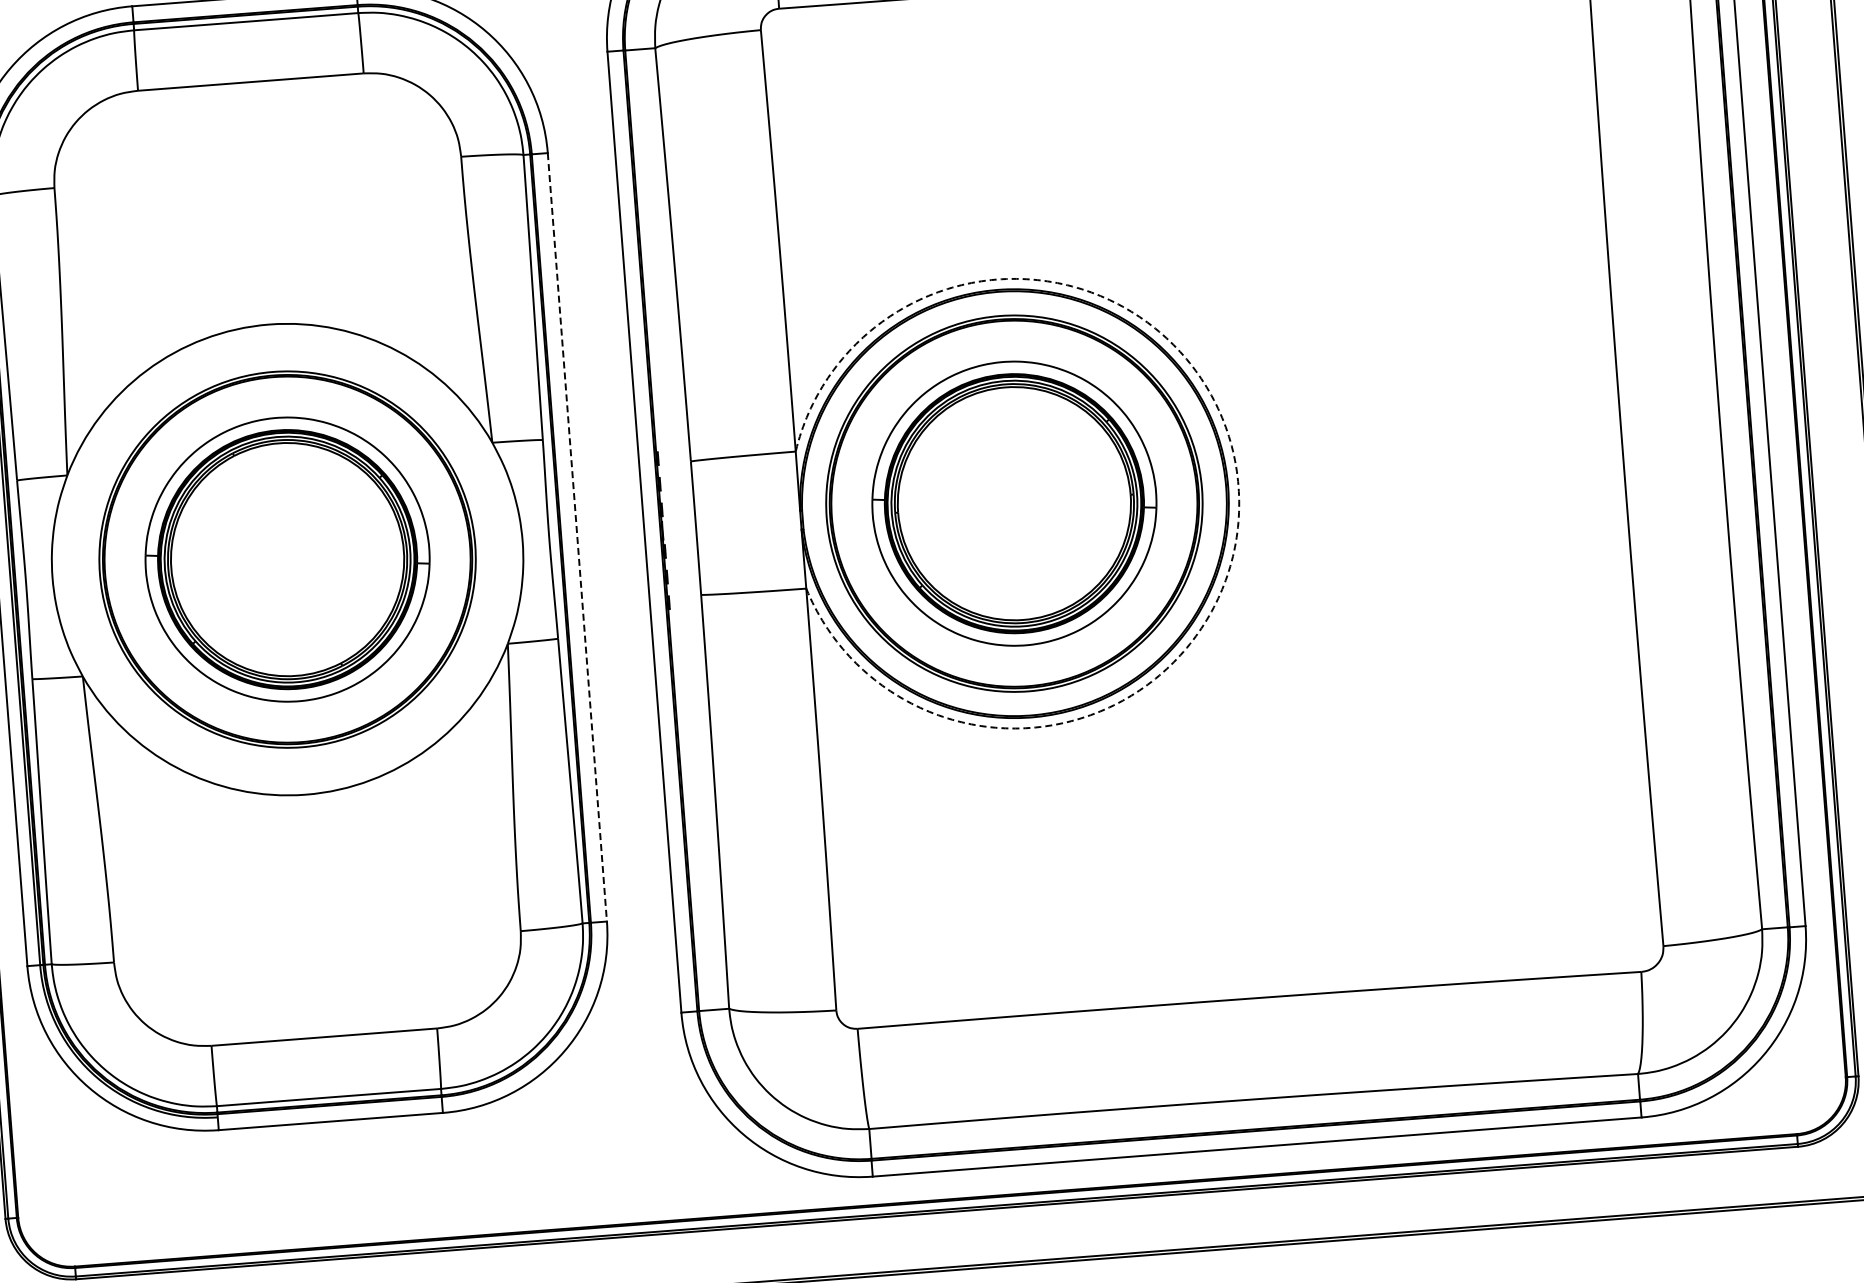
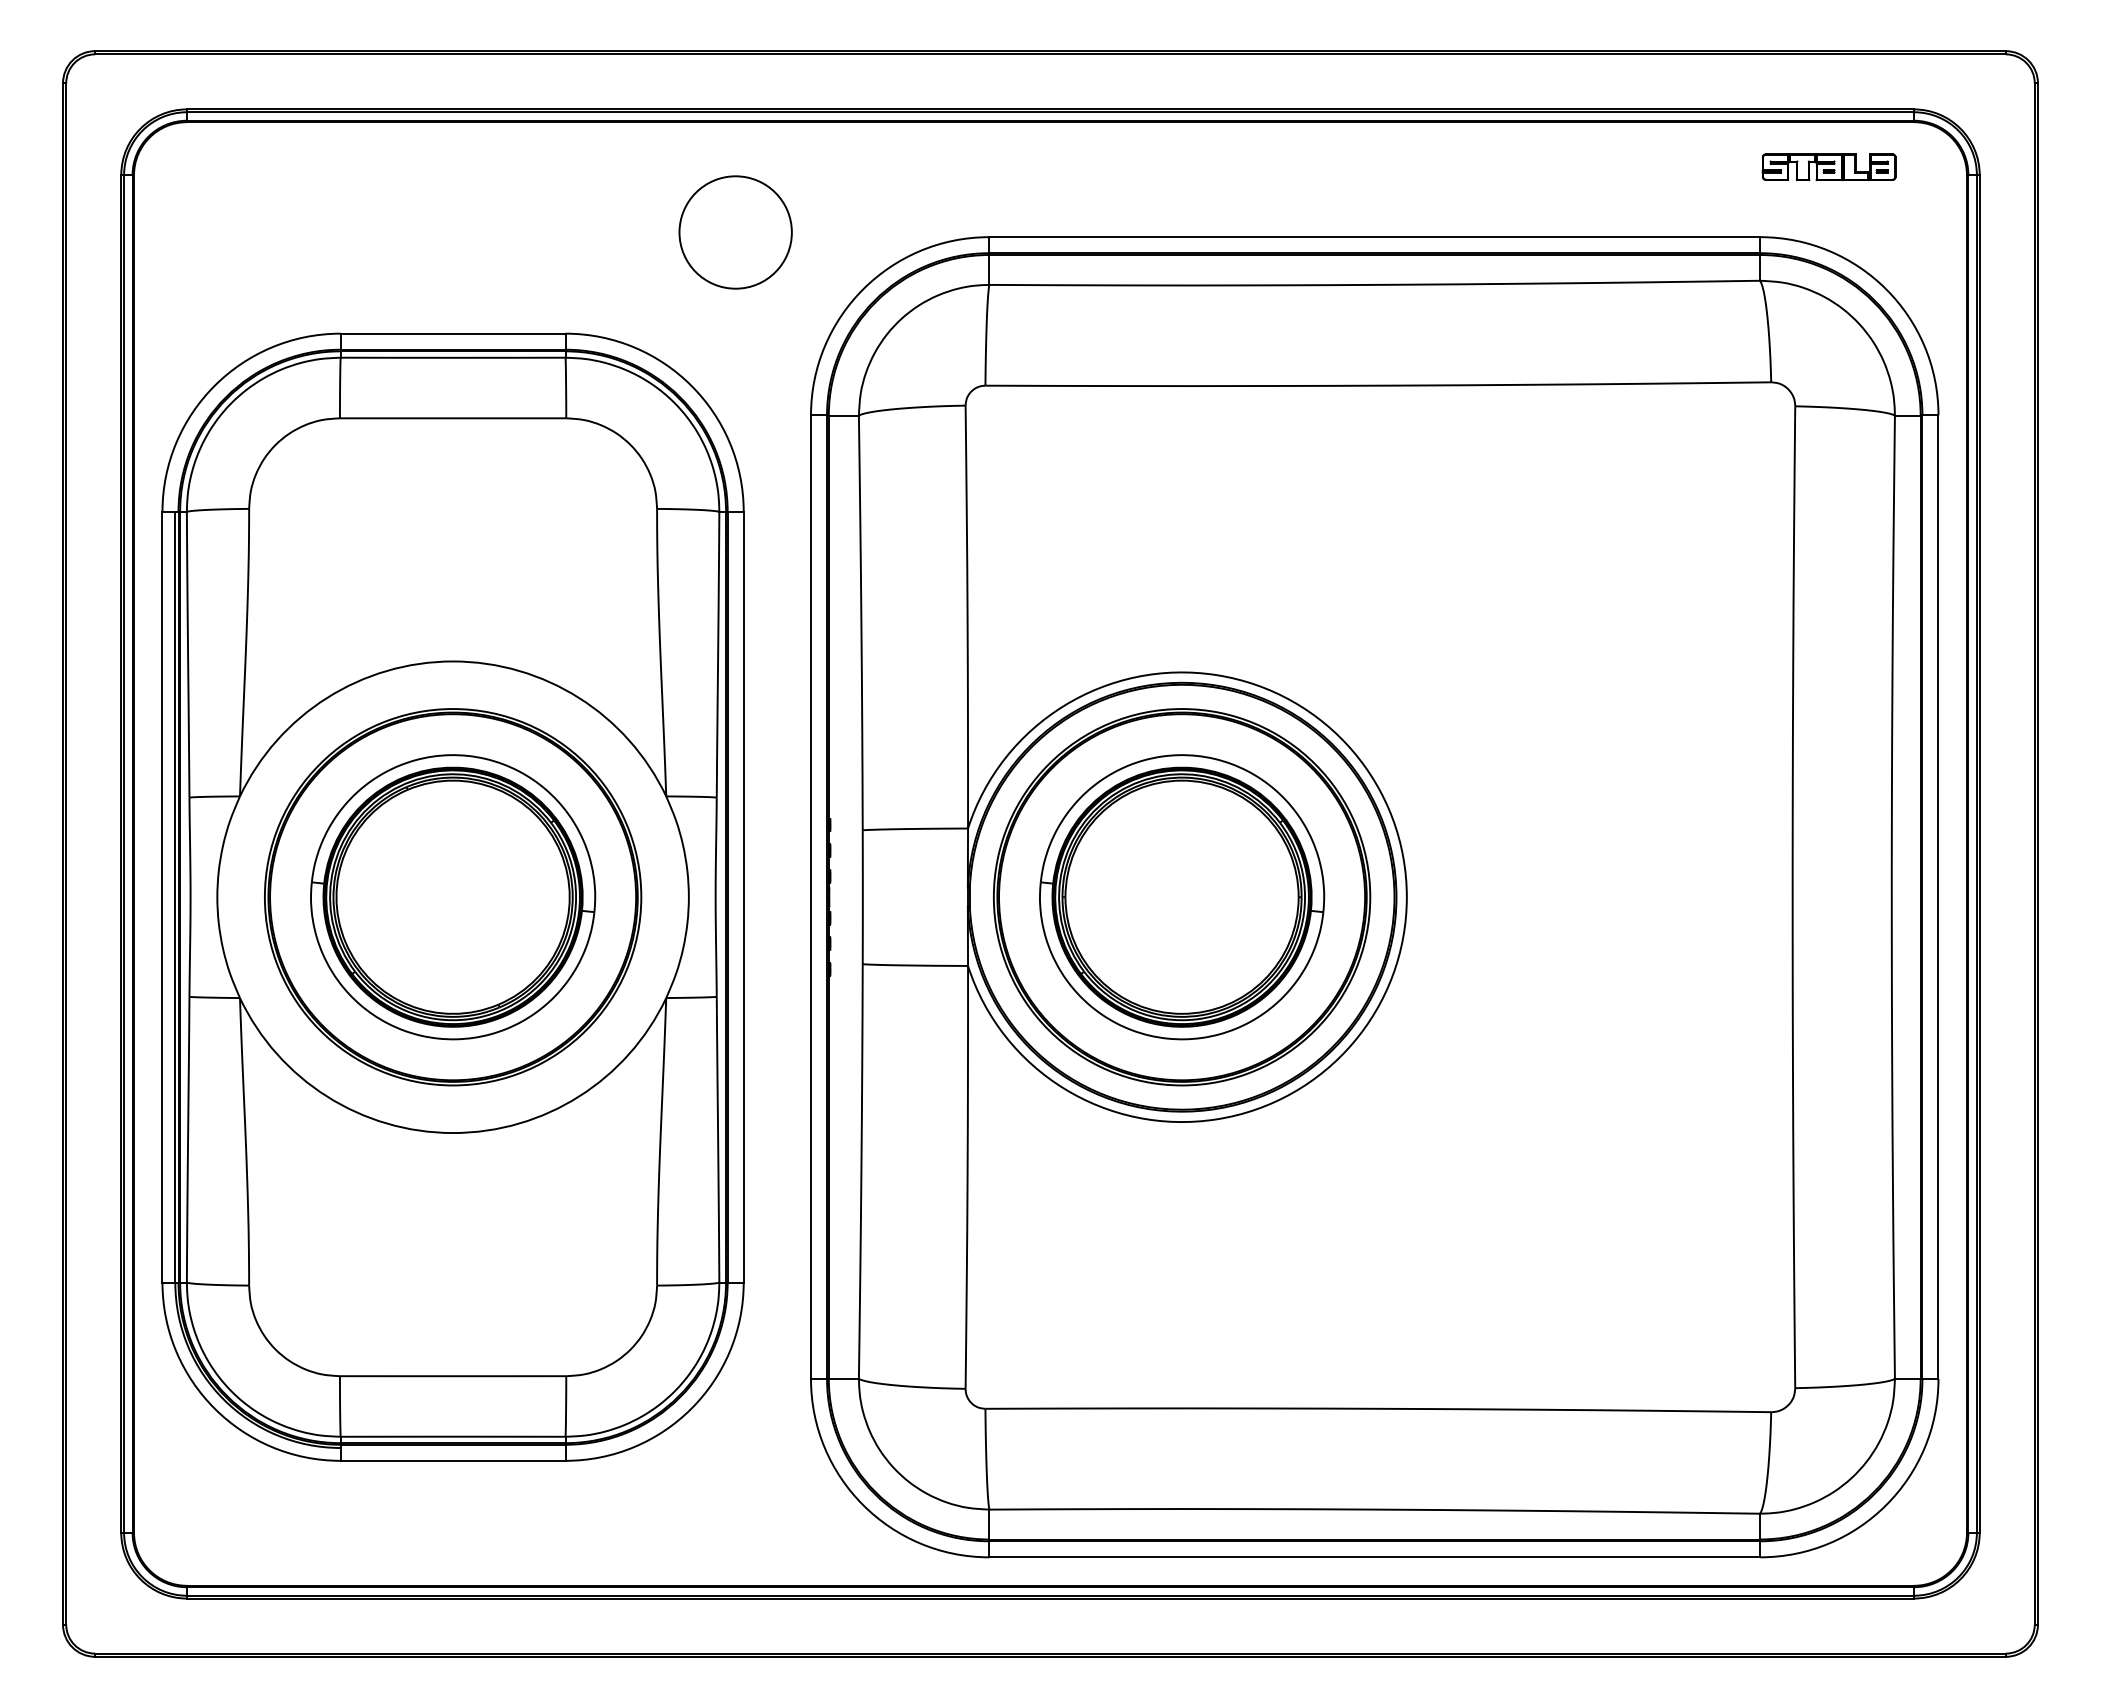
arc: (1238, 486) -> (1406, 897), dashed -> solid
line: (577, 537) -> (743, 897), dashed -> solid

